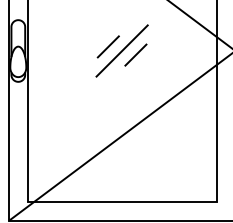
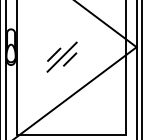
part: (121, 49) -> (61, 56), moved

